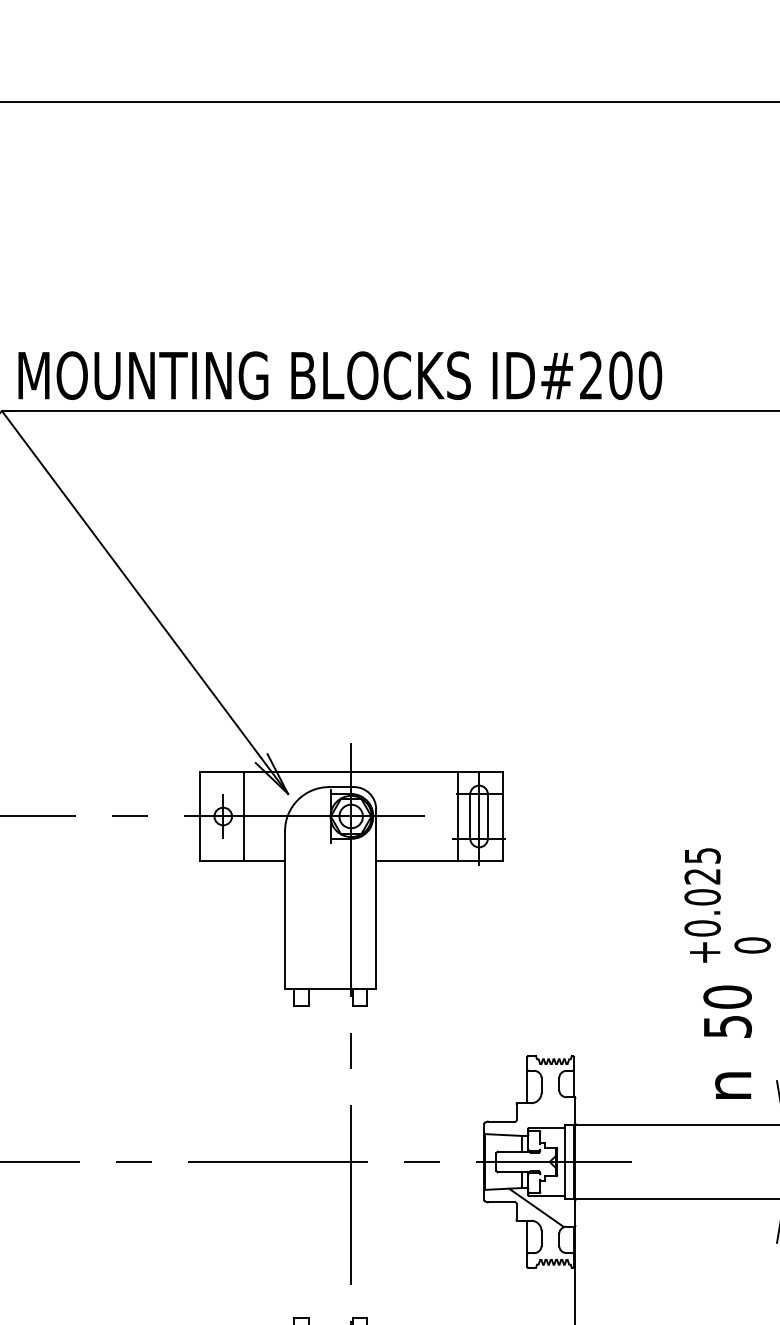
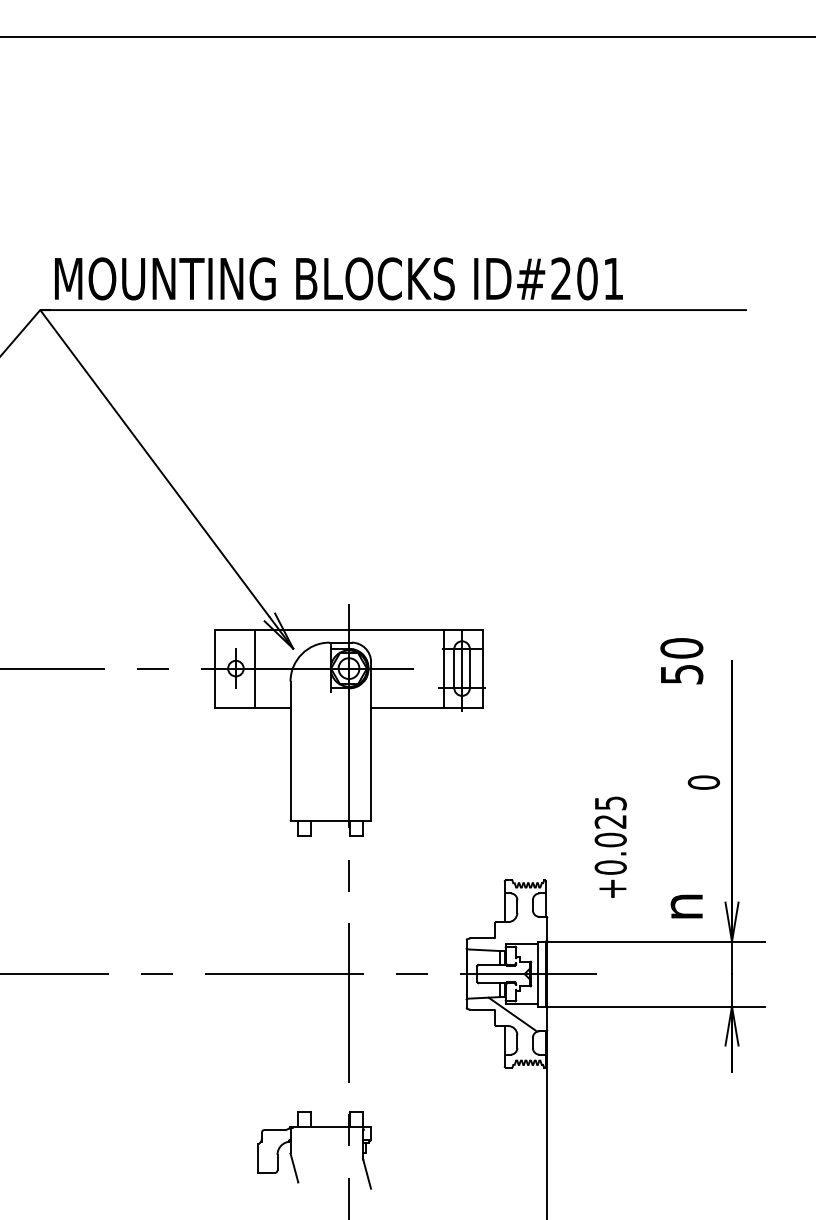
text: (650, 375) -> (613, 278), ID#200 -> ID#201
text: (702, 904) -> (610, 846), moved
text: (727, 1012) -> (681, 661), moved

